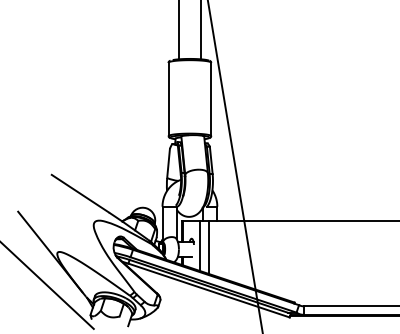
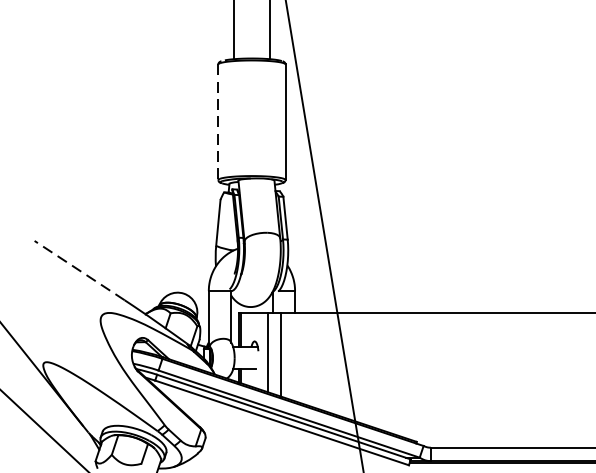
line: (168, 99) -> (218, 122), solid -> dashed
line: (79, 193) -> (78, 270), solid -> dashed

